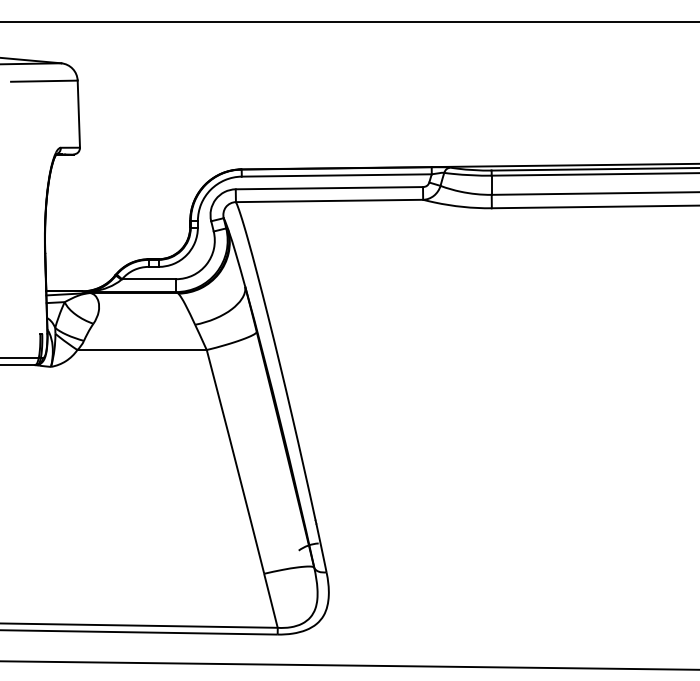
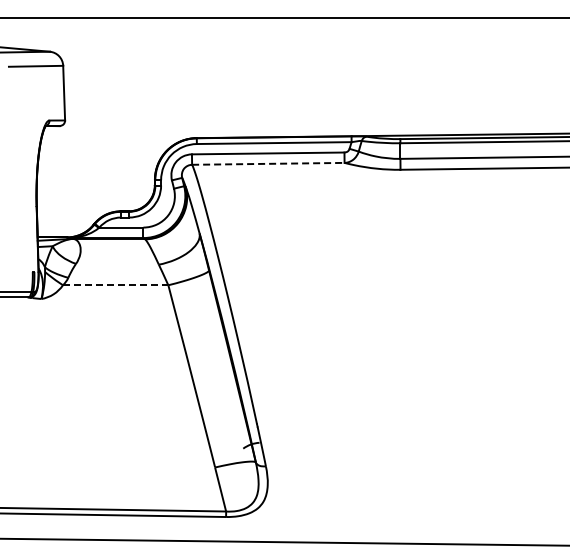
line: (329, 200) -> (268, 163), solid -> dashed
line: (141, 350) -> (115, 285), solid -> dashed

